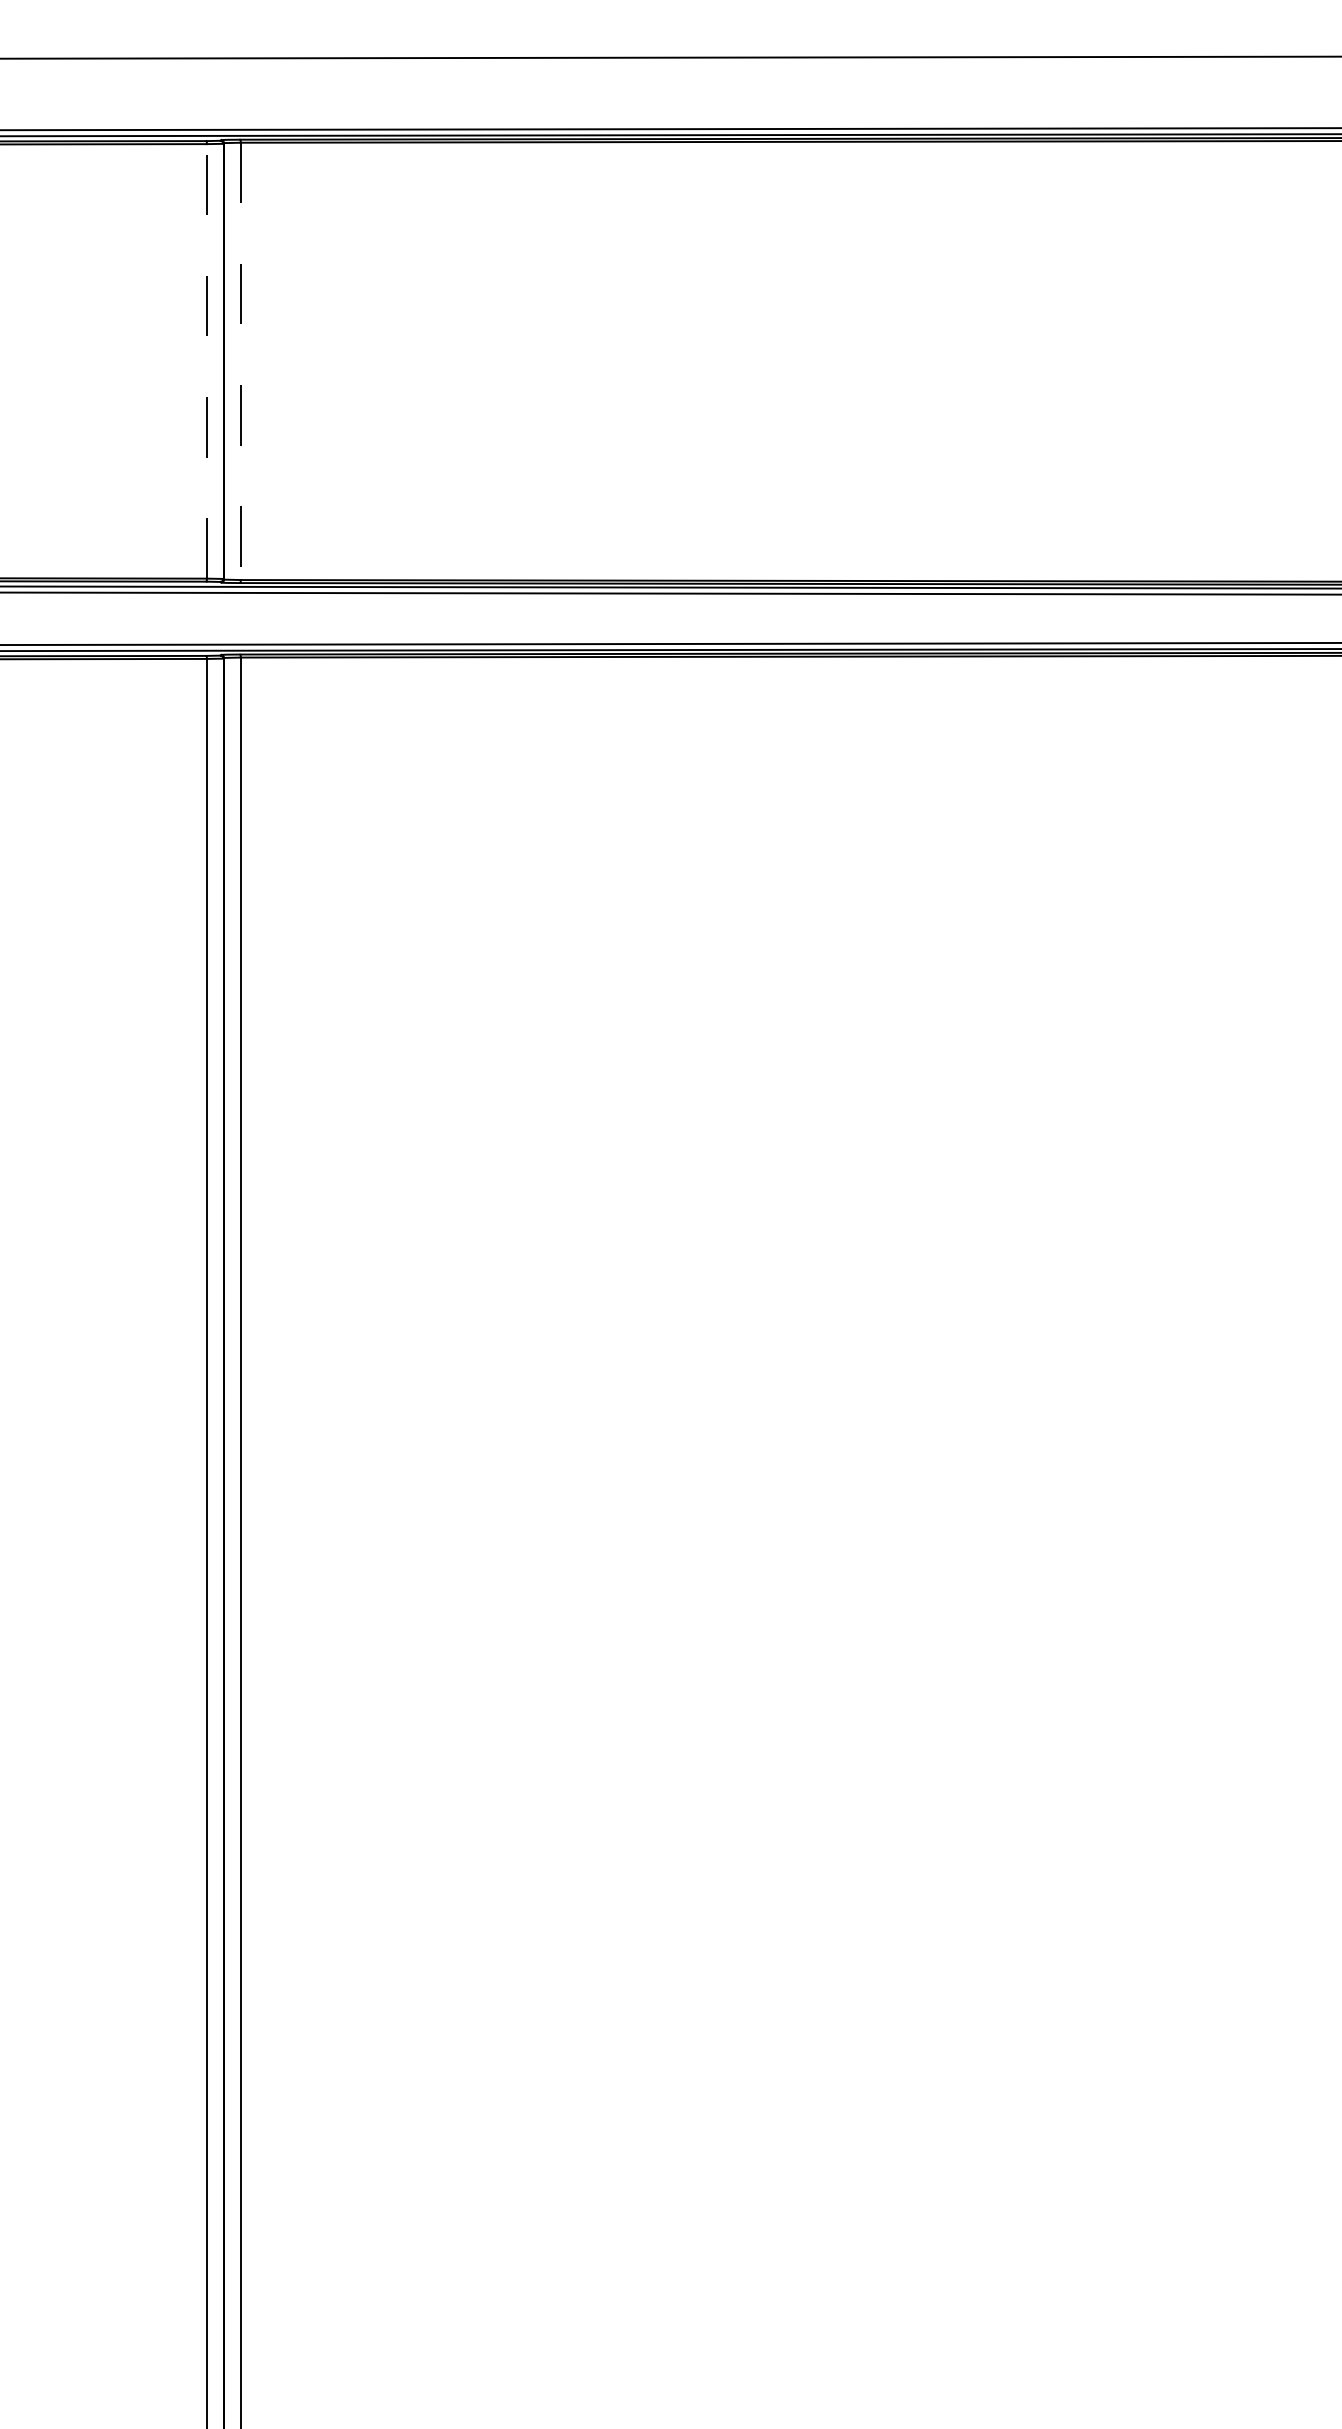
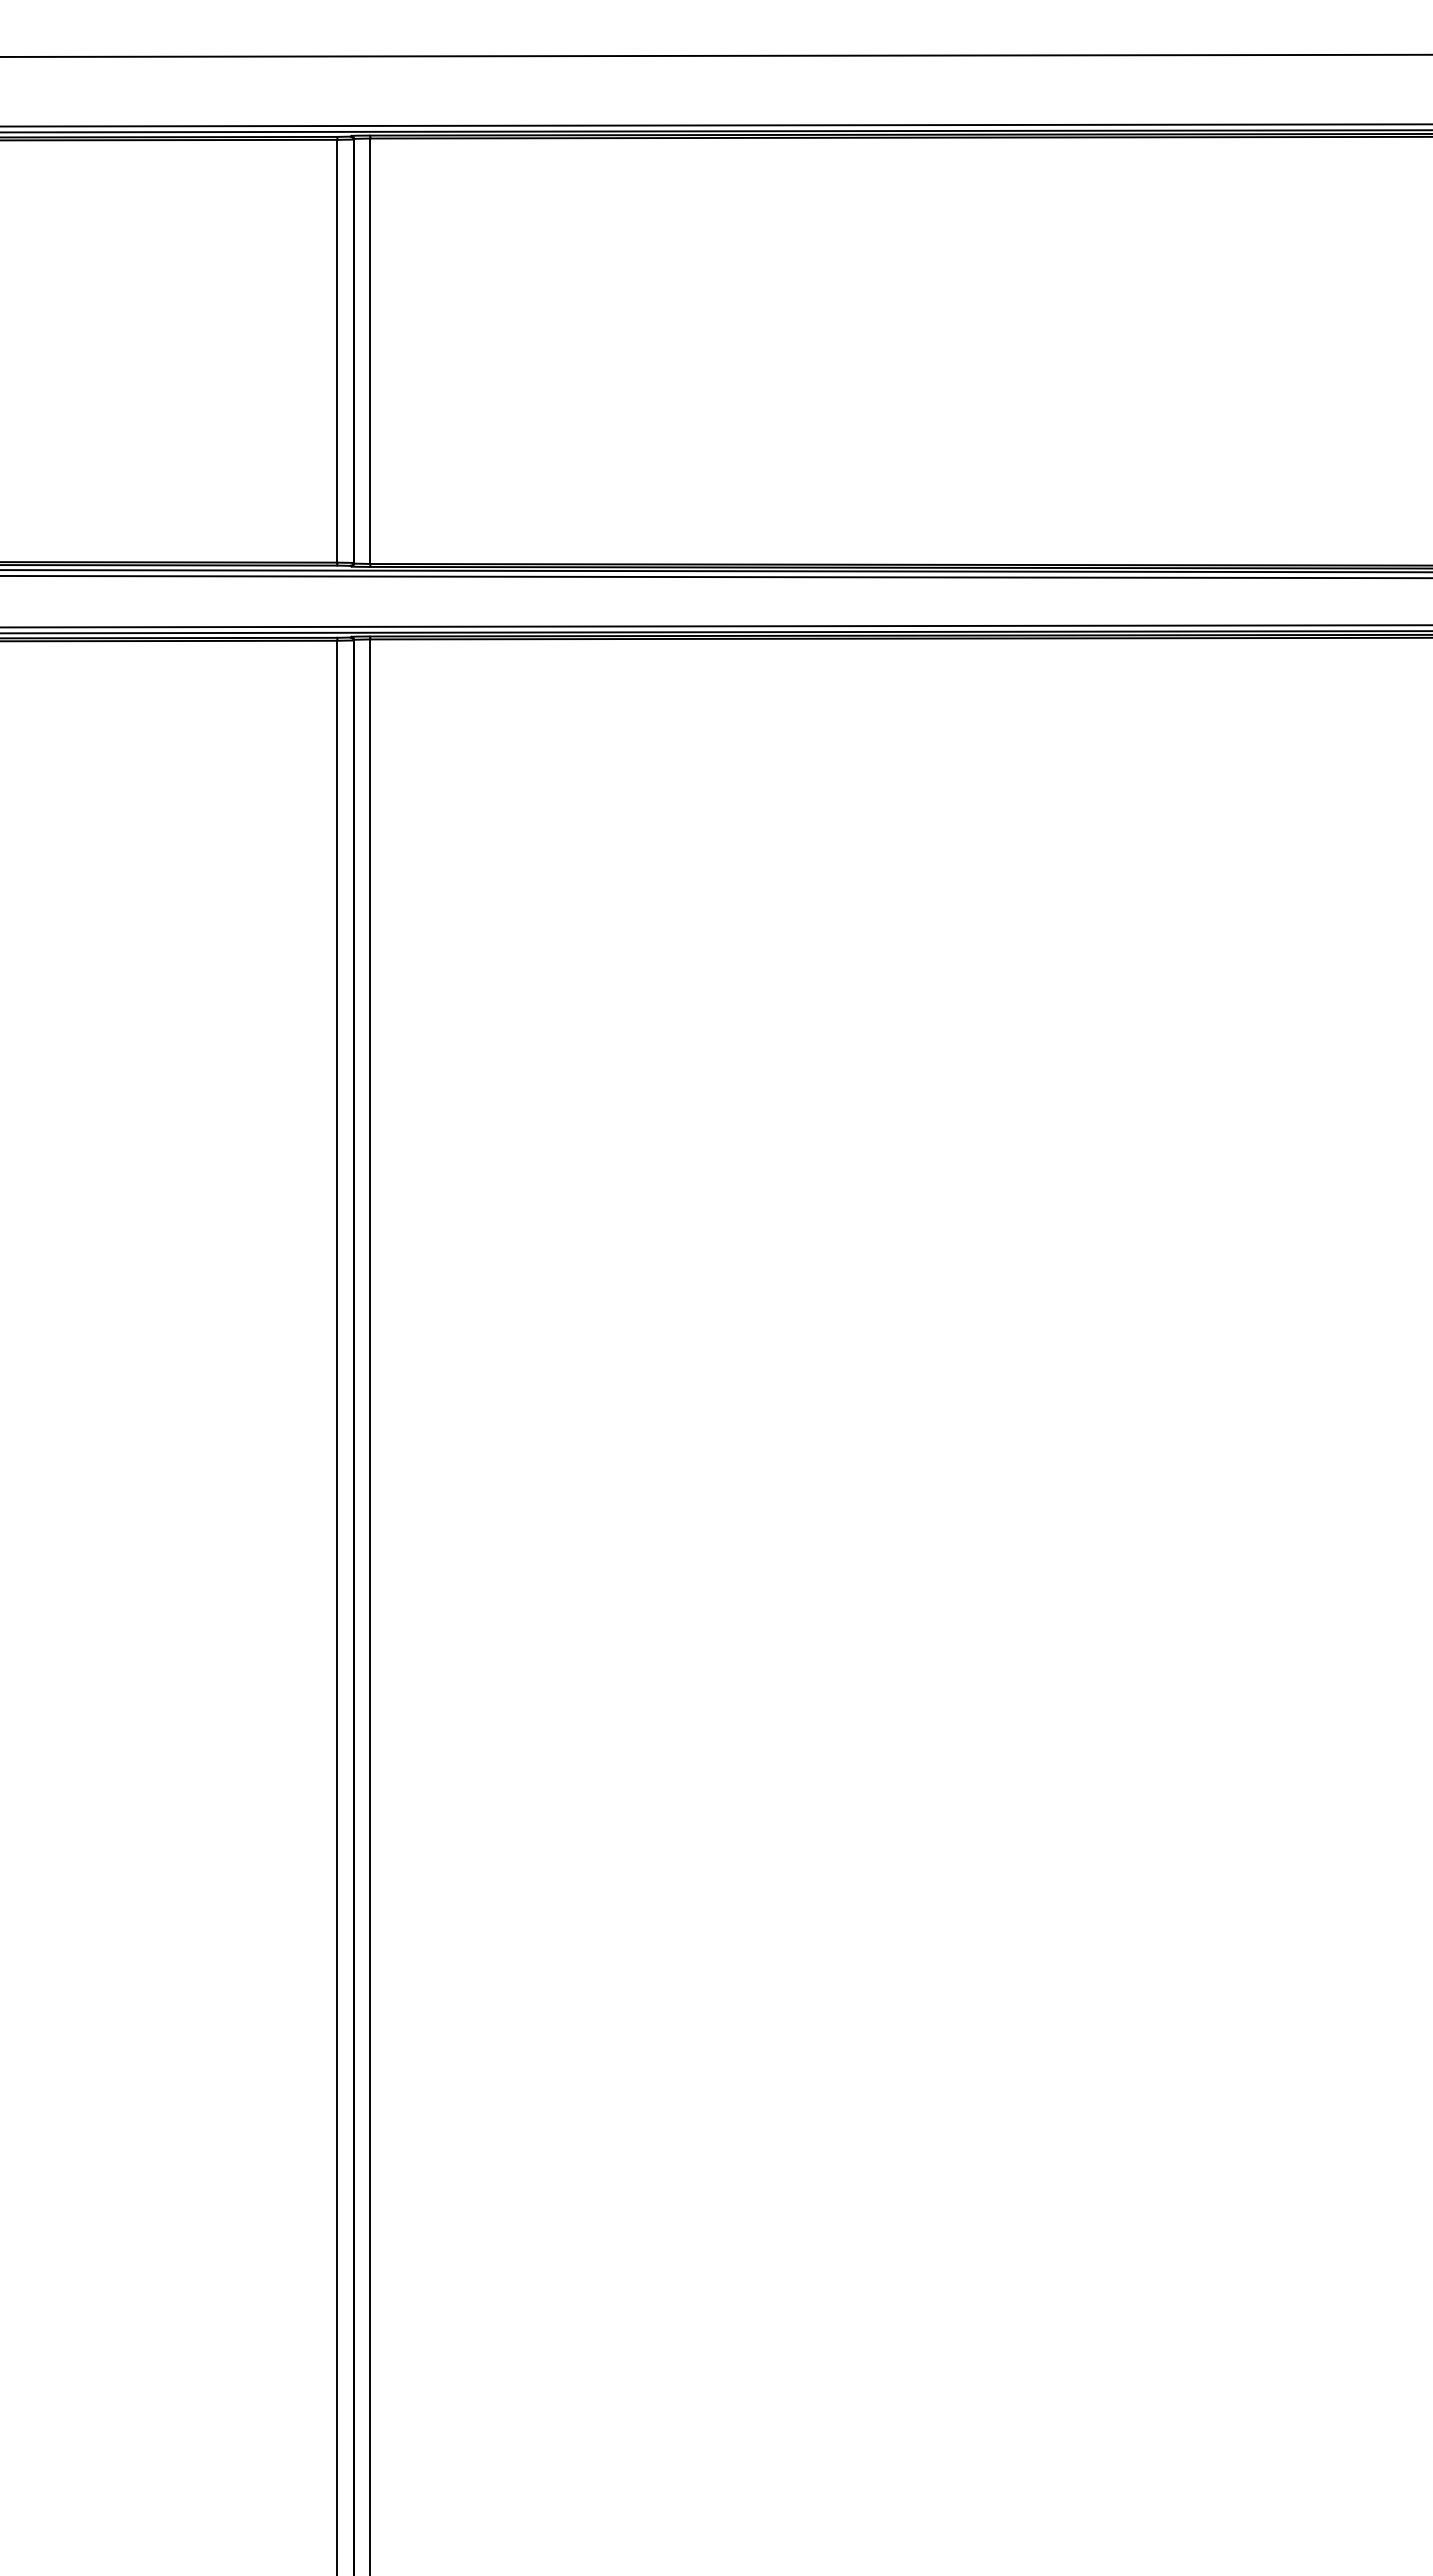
line: (206, 360) -> (337, 350), dashed -> solid
line: (240, 361) -> (370, 351), dashed -> solid

